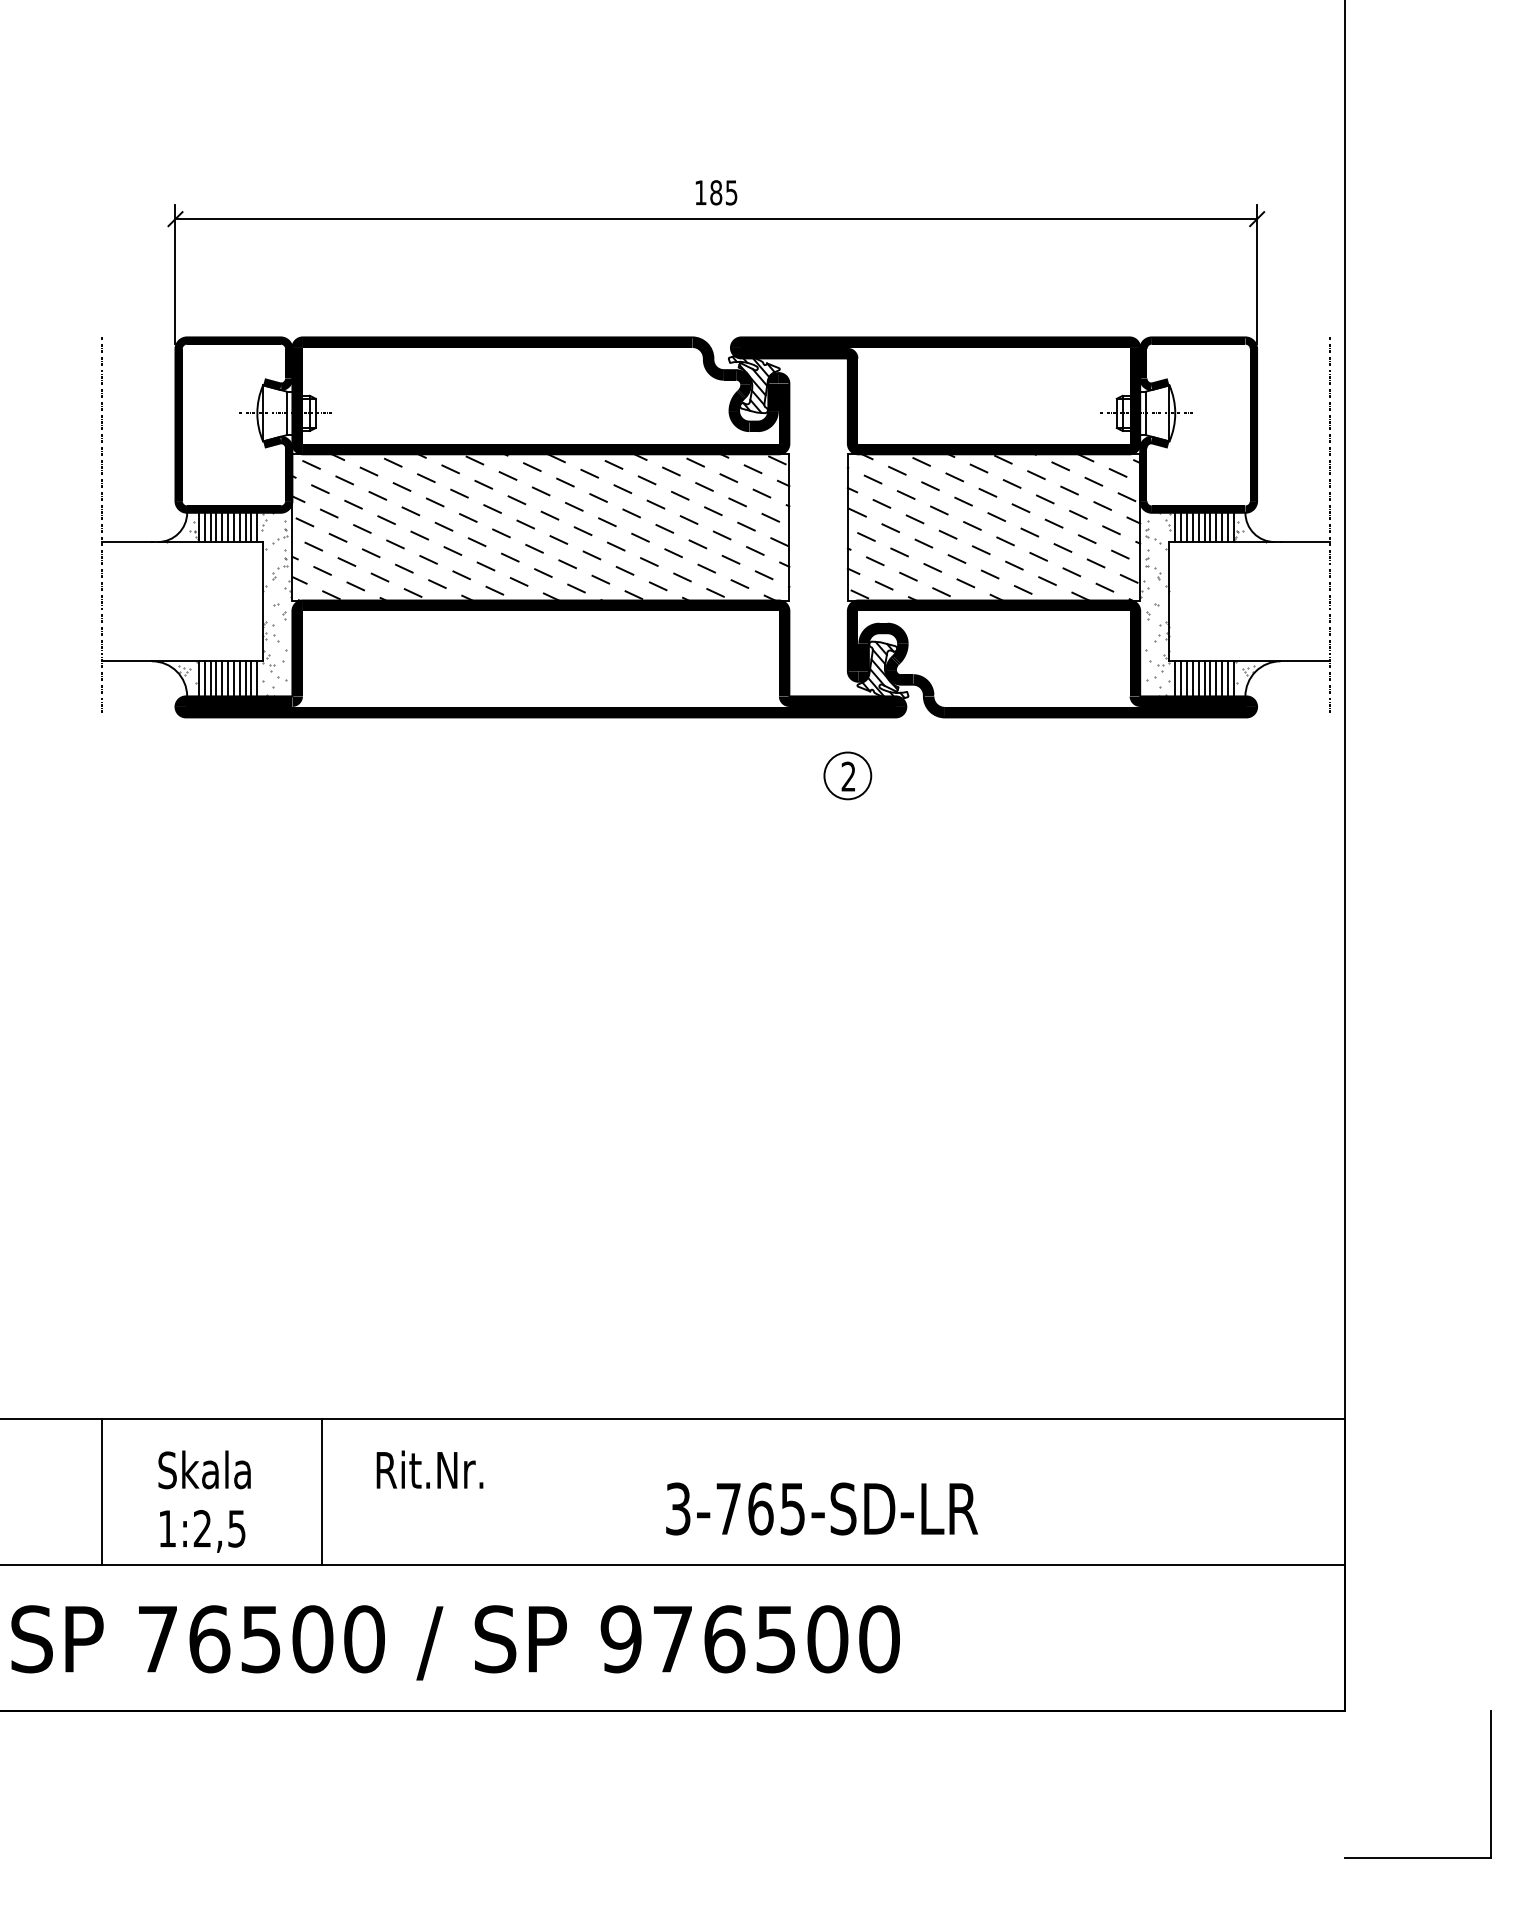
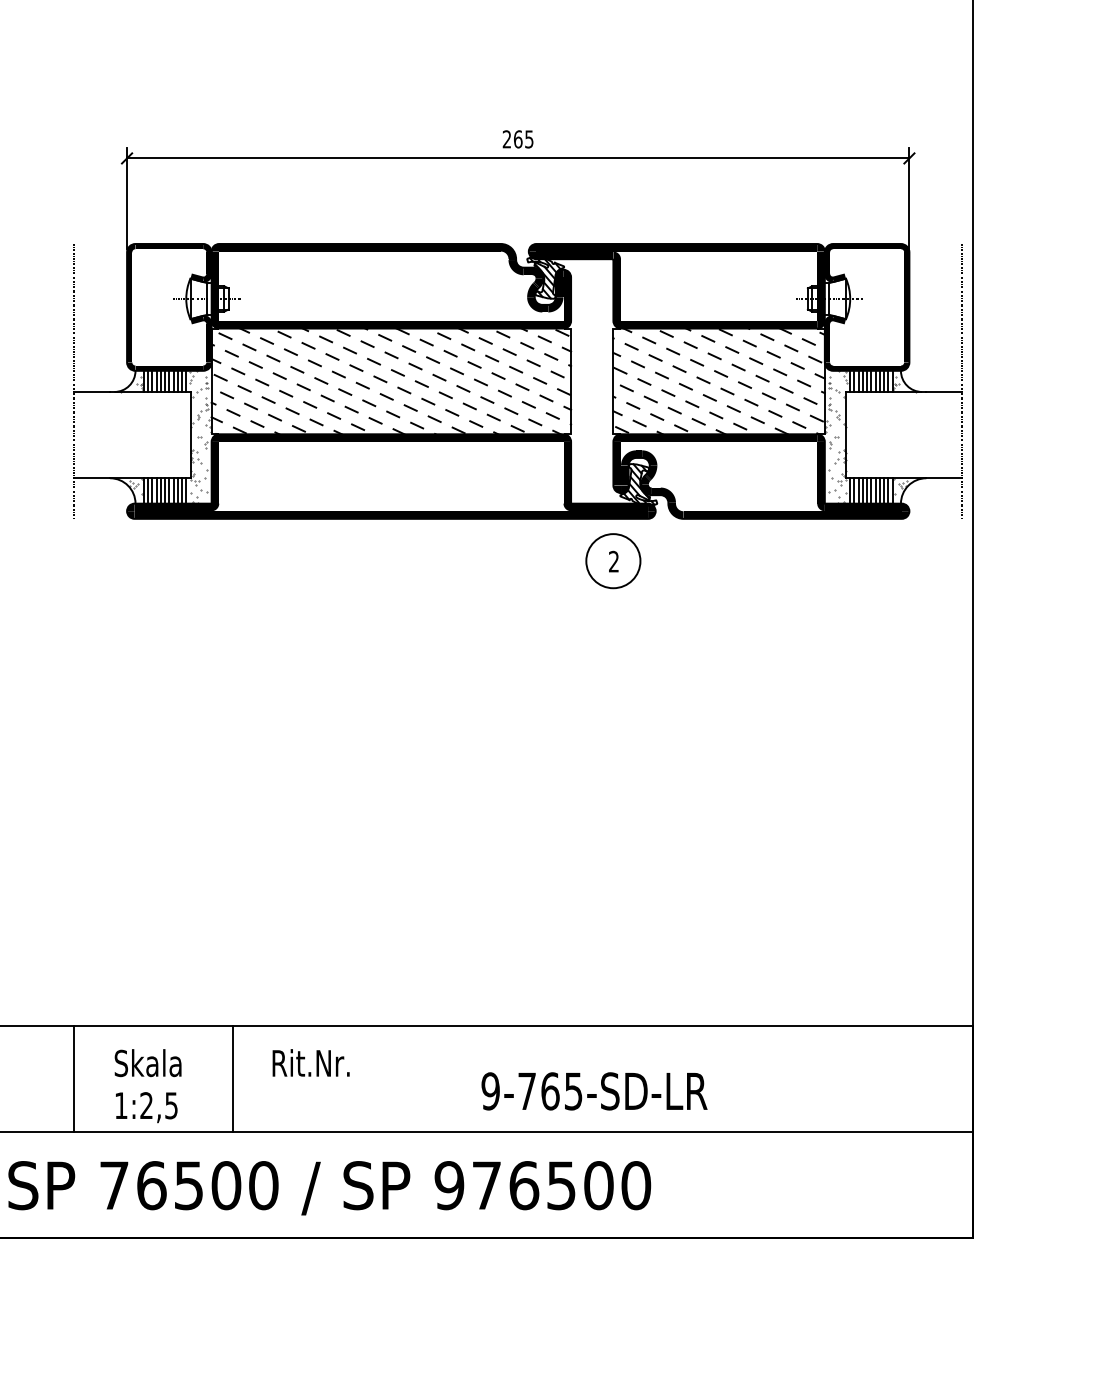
text: (708, 192) -> (512, 139), 185 -> 265
circle: (847, 775) -> (613, 560), size x1.6
text: (677, 1508) -> (490, 1091), 3-765-SD-LR -> 9-765-SD-LR
part: (1490, 1784) -> (1078, 1290), removed

